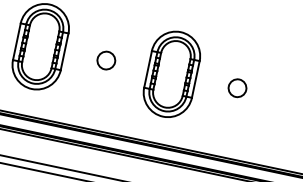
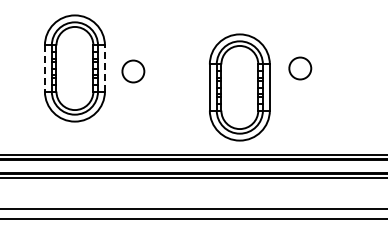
line: (16, 42) -> (44, 69), solid -> dashed
line: (64, 51) -> (104, 68), solid -> dashed
circle: (106, 60) -> (133, 71), moved
part: (171, 74) -> (239, 87), moved
circle: (237, 88) -> (300, 68), moved

